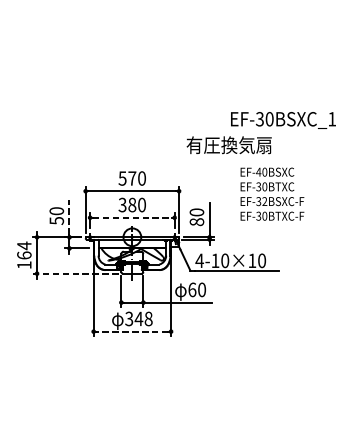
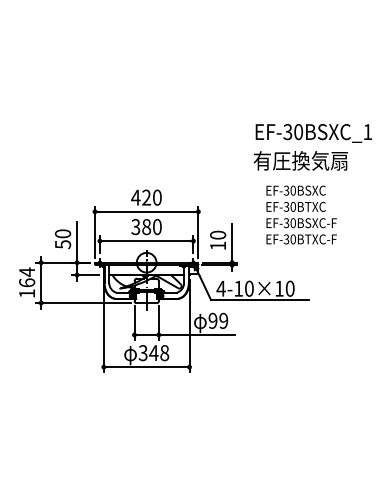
text: (228, 144) -> (300, 160), moved
text: (258, 172) -> (286, 190), EF-40BSXC -> EF-30BSXC
text: (127, 178) -> (141, 197), 570 -> 420
text: (264, 201) -> (292, 223), EF-32BSXC-F -> EF-30BSXC-F
line: (69, 217) -> (77, 240), dashed -> solid
line: (132, 218) -> (146, 241), dashed -> solid
text: (197, 221) -> (218, 245), 80 -> 10
line: (75, 274) -> (83, 303), dashed -> solid
text: (197, 289) -> (218, 320), 60 -> 99
line: (132, 331) -> (146, 367), dashed -> solid

